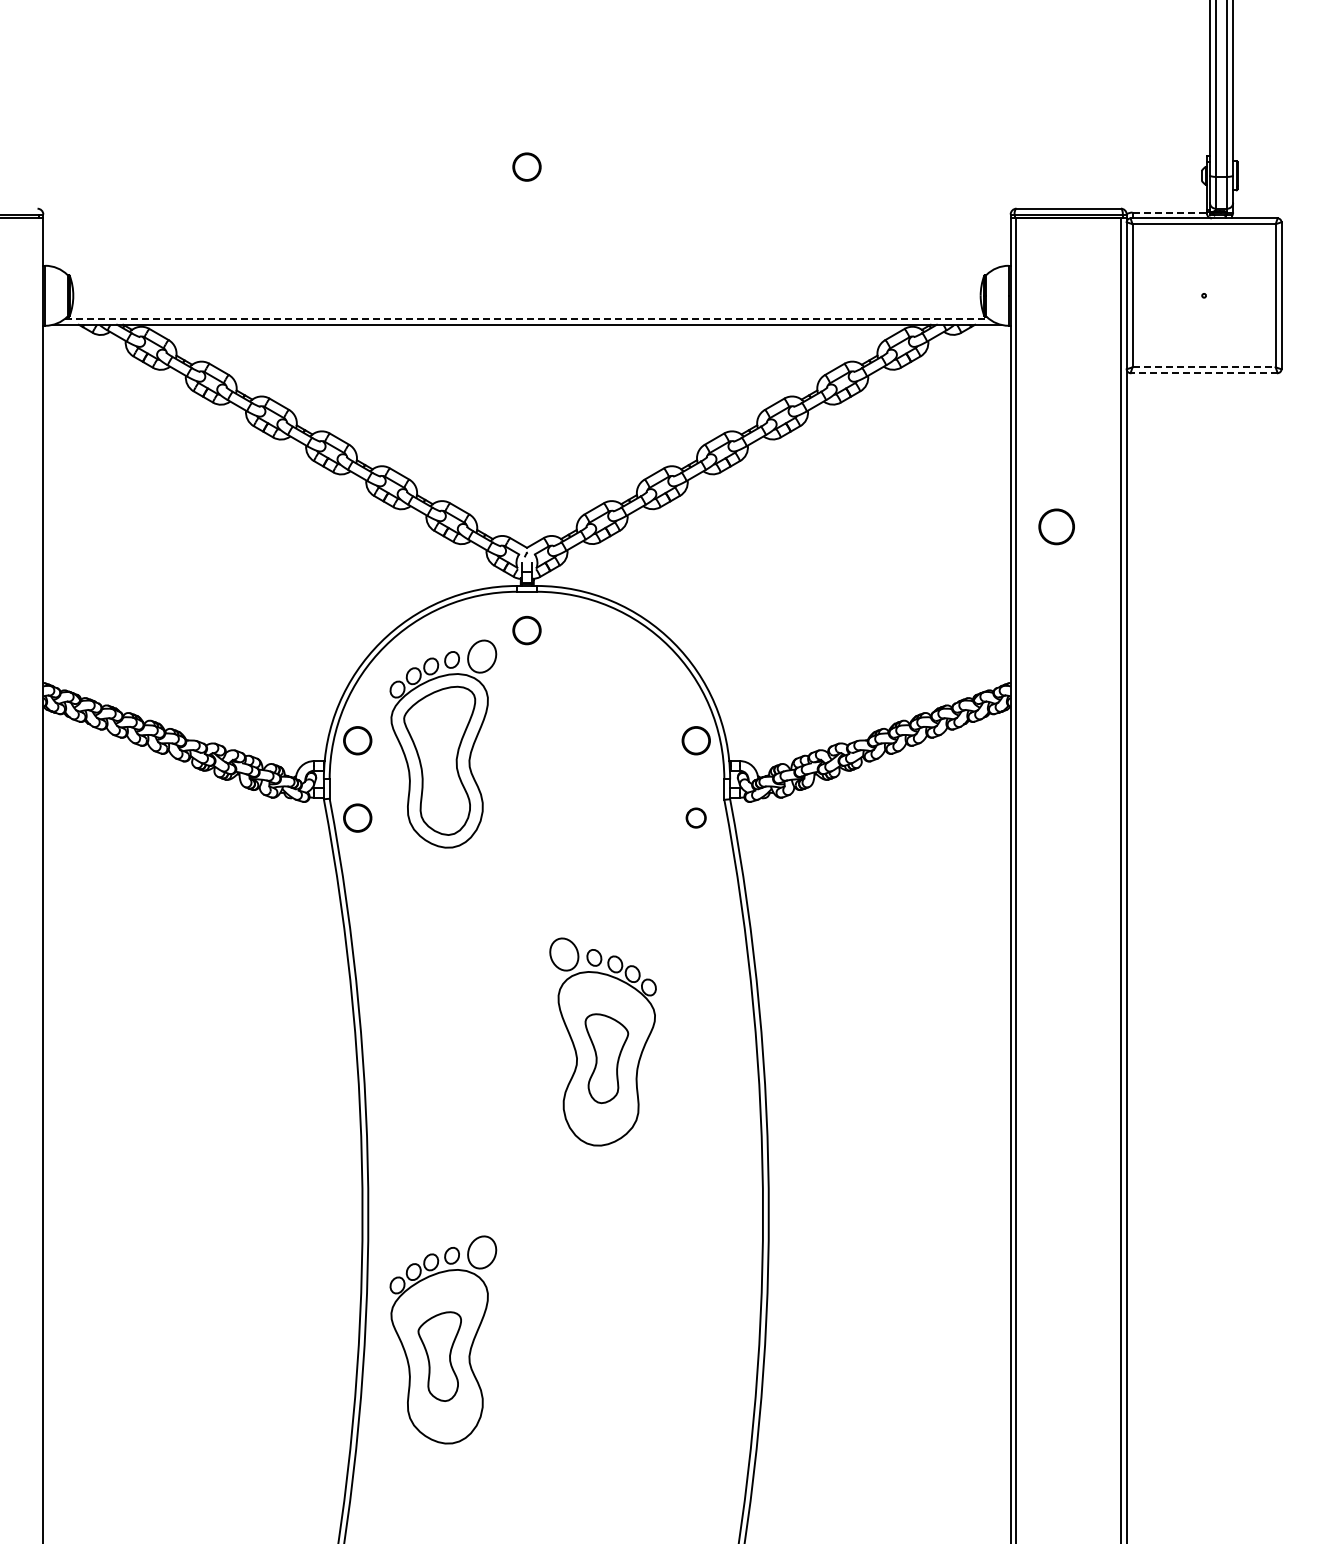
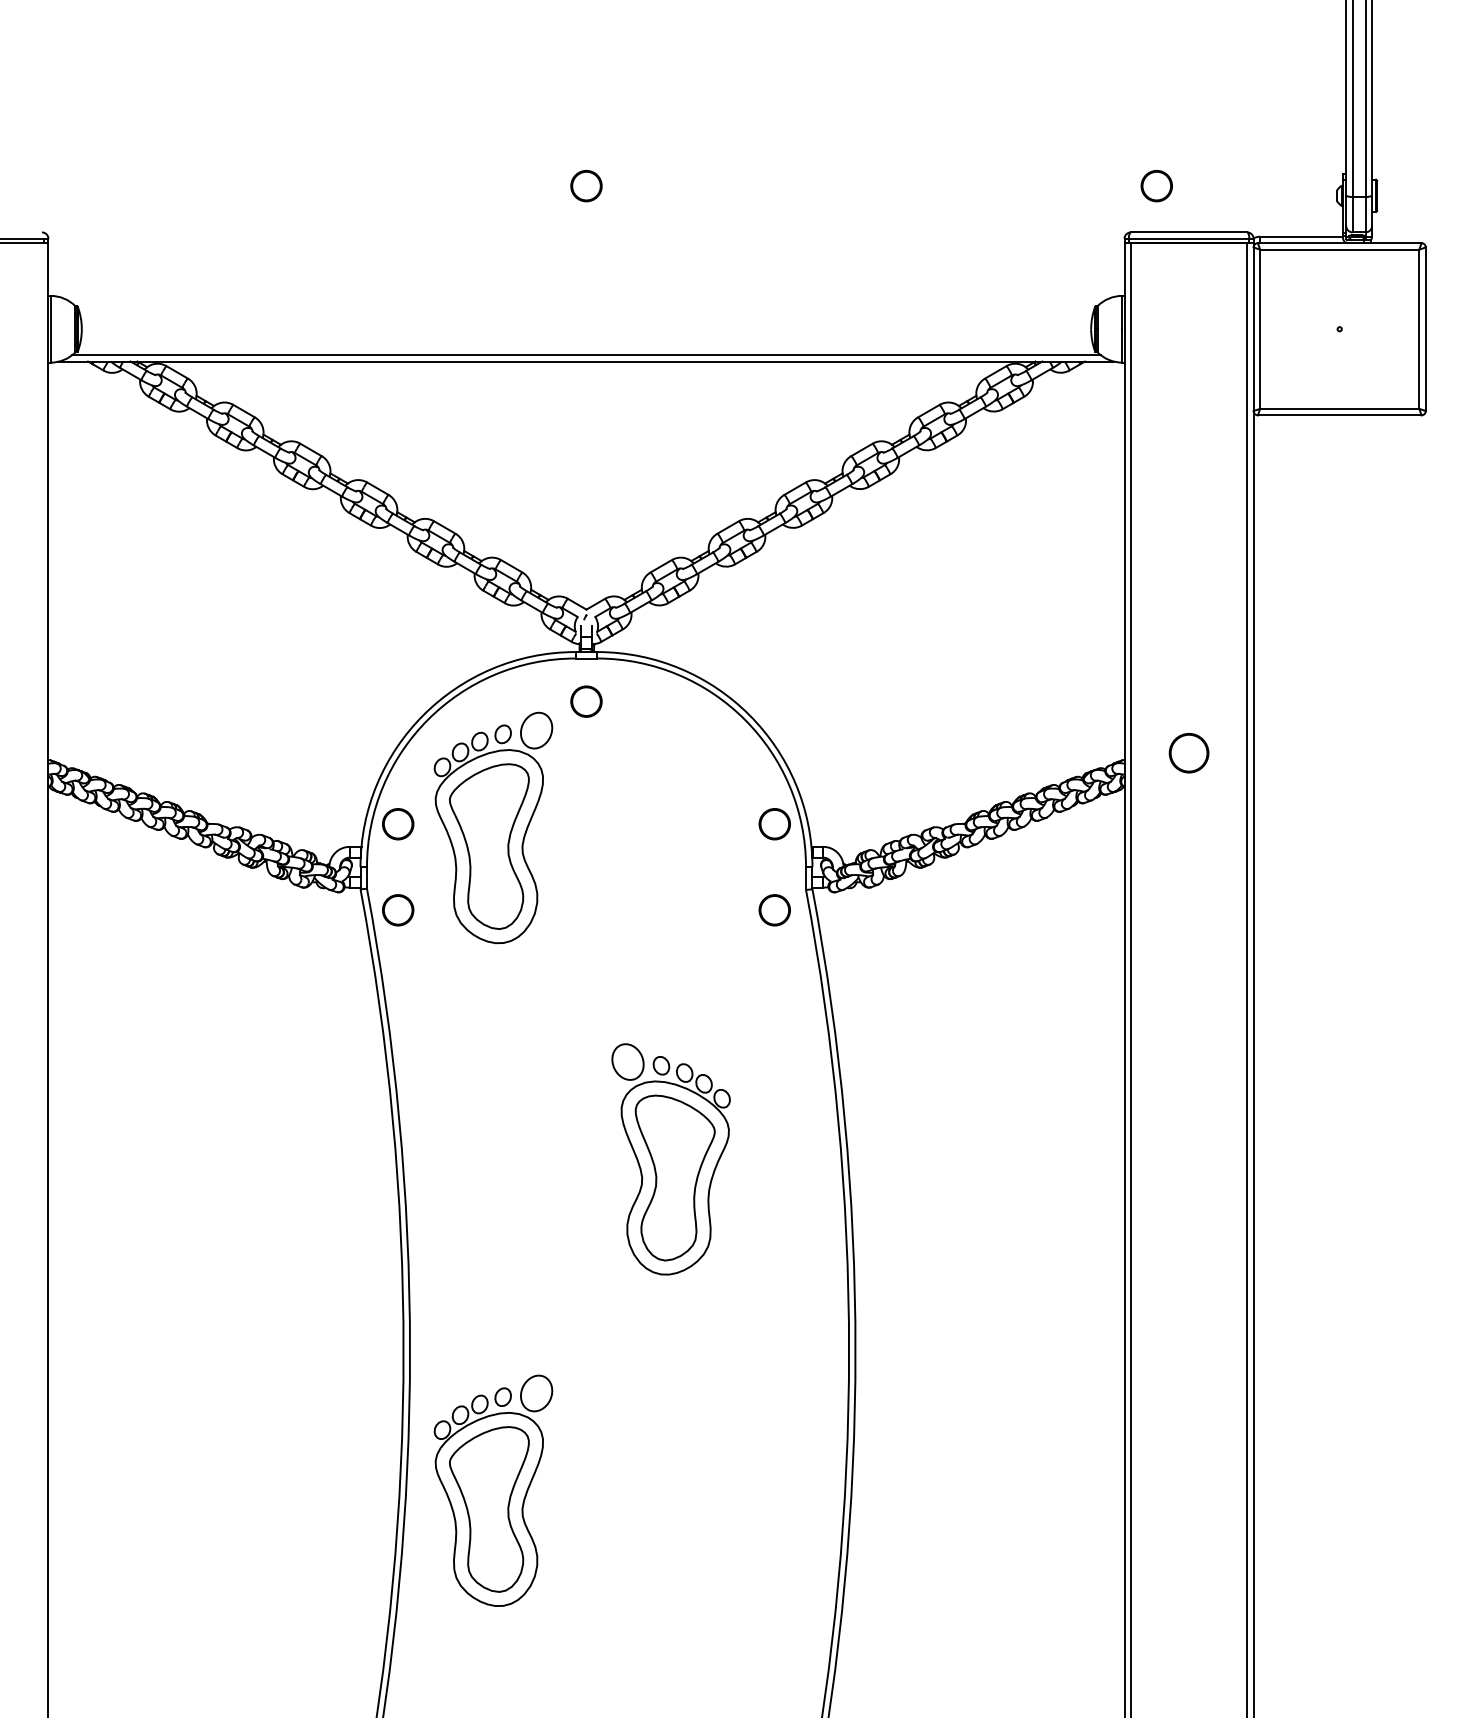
circle: (1039, 166) -> (1156, 185), added
line: (1170, 212) -> (1302, 236), dashed -> solid
line: (527, 319) -> (587, 355), dashed -> solid
line: (1204, 367) -> (1340, 409), dashed -> solid
line: (1204, 373) -> (1340, 415), dashed -> solid
part: (1056, 526) -> (1188, 752), moved
circle: (695, 817) -> (773, 909), size x1.43
part: (606, 1058) -> (674, 1177), size x1.67
part: (439, 1356) -> (489, 1509), size x1.67

